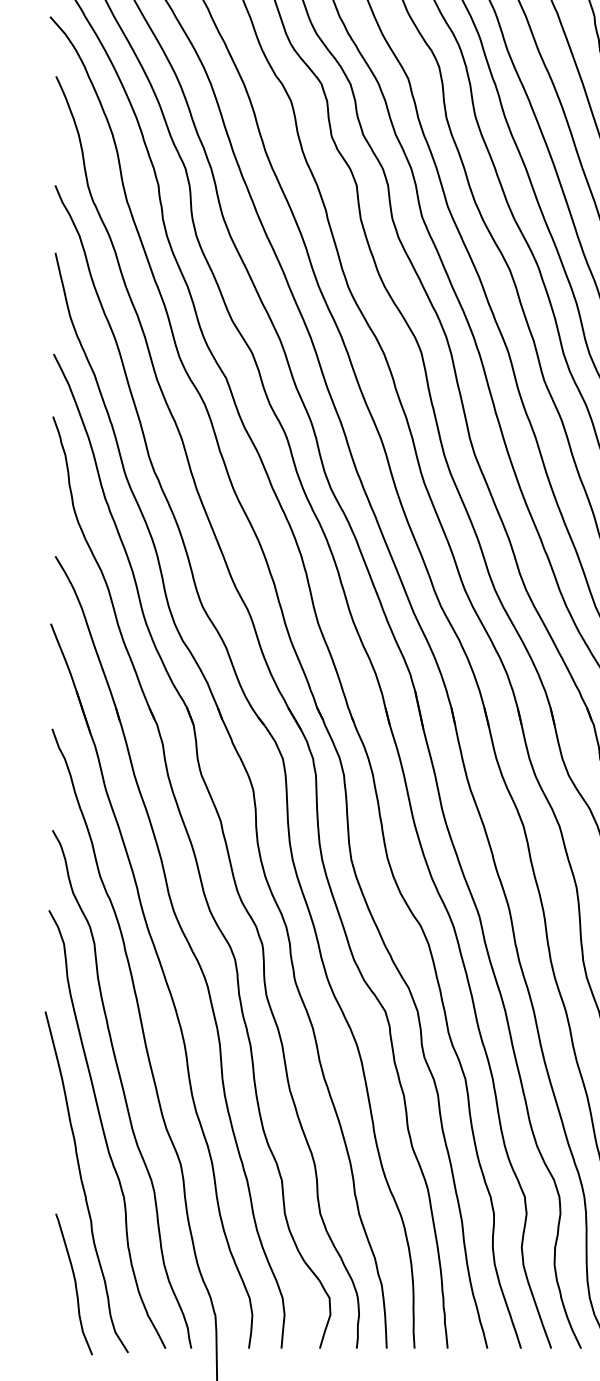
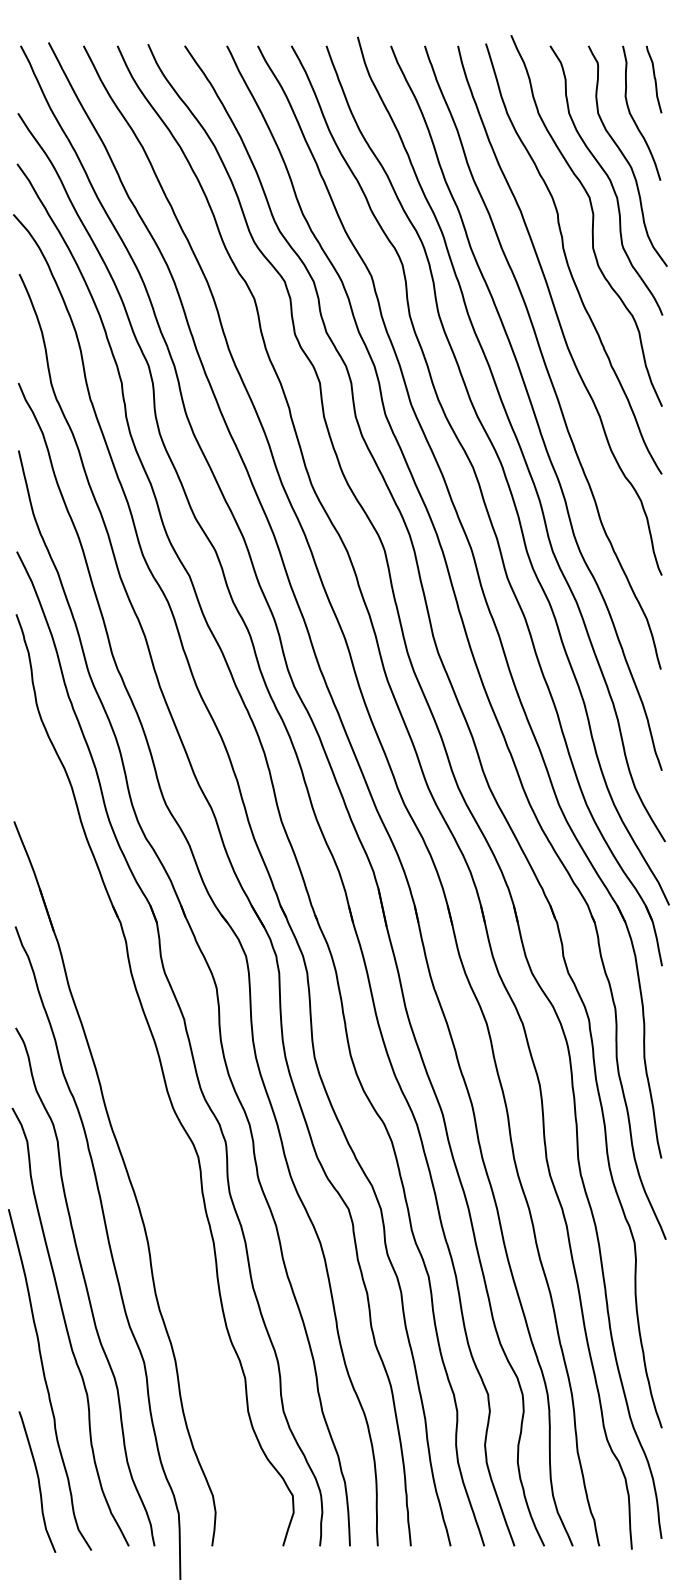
part: (187, 942) -> (150, 1140), removed

